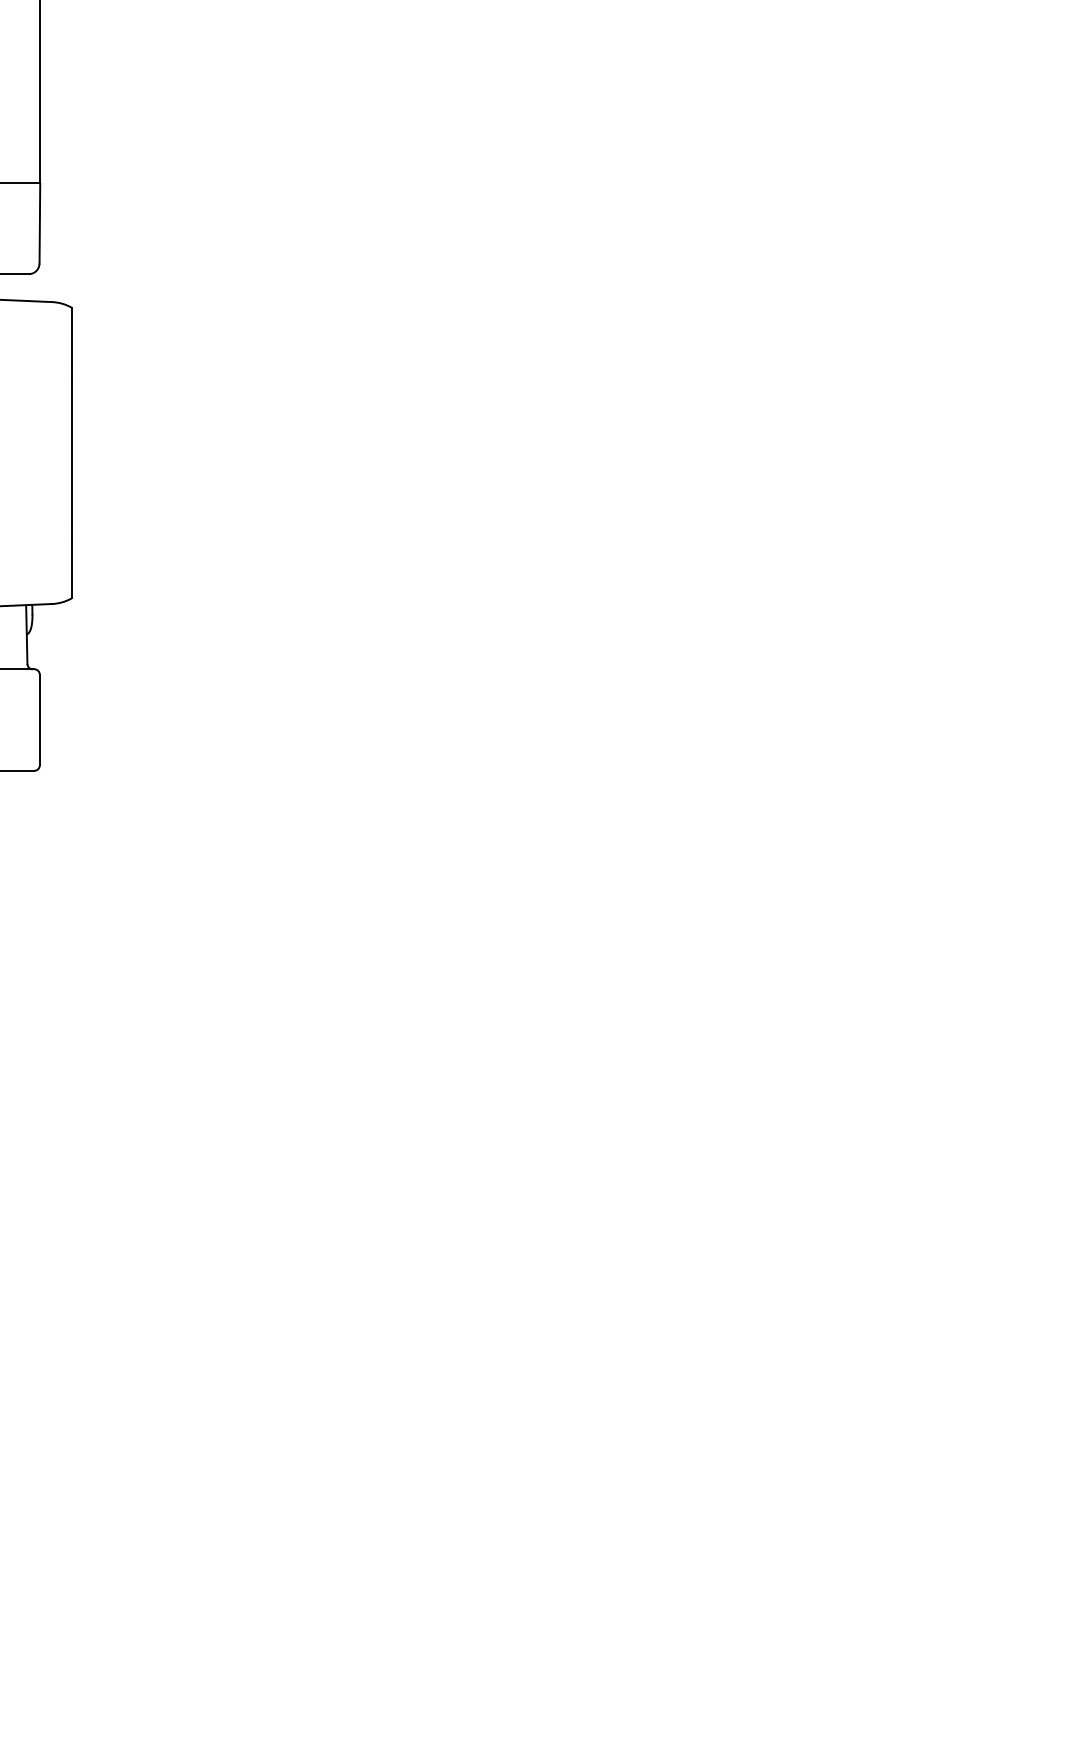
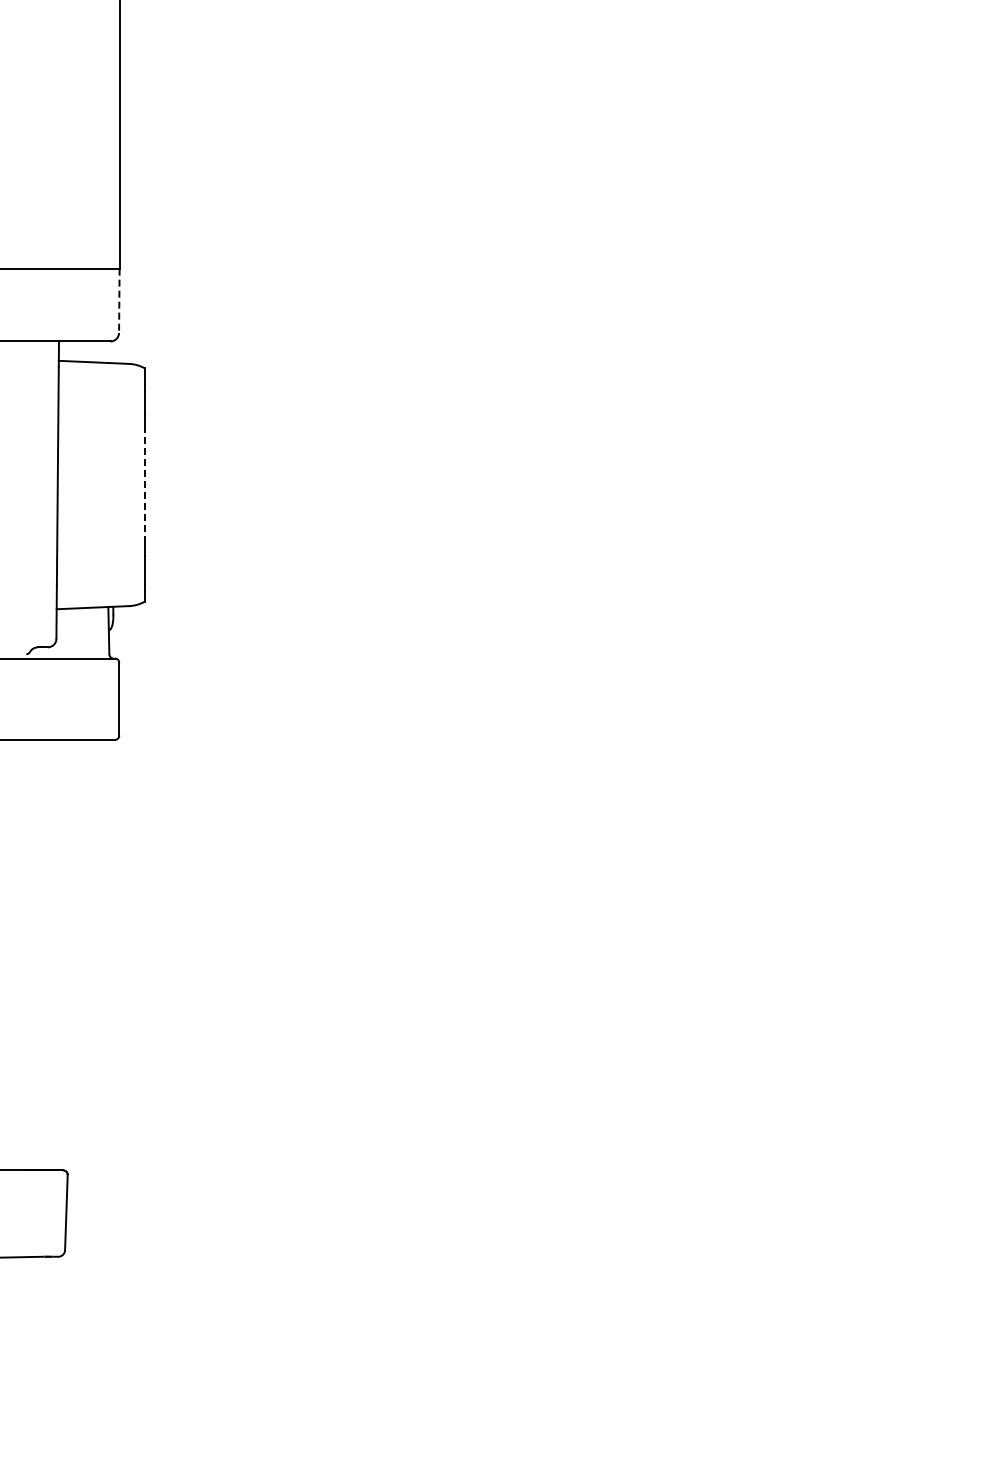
line: (40, 224) -> (119, 301), solid -> dashed
line: (71, 453) -> (144, 485), solid -> dashed

